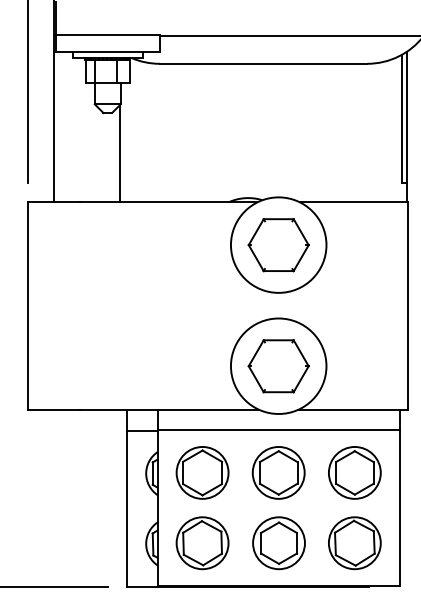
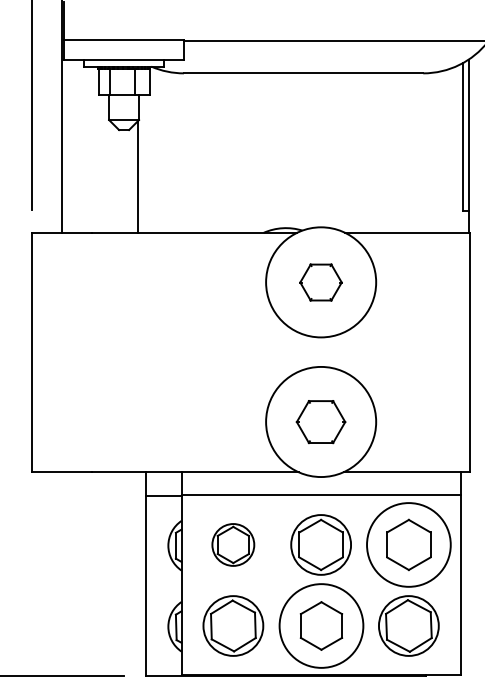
part: (278, 245) -> (320, 282), size x0.6
part: (278, 366) -> (320, 422), size x0.7
part: (202, 472) -> (233, 544), size x0.7
circle: (354, 472) -> (408, 544), size x1.4
circle: (278, 543) -> (320, 626), size x1.4

